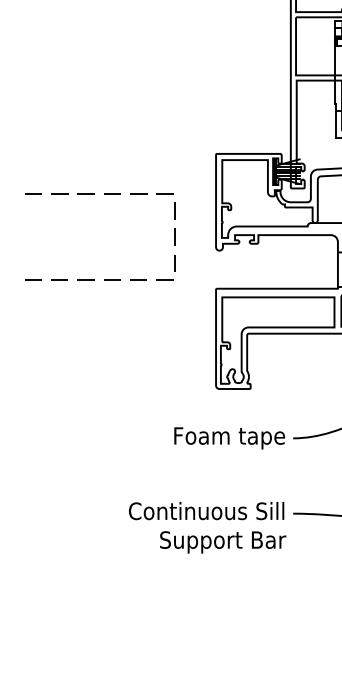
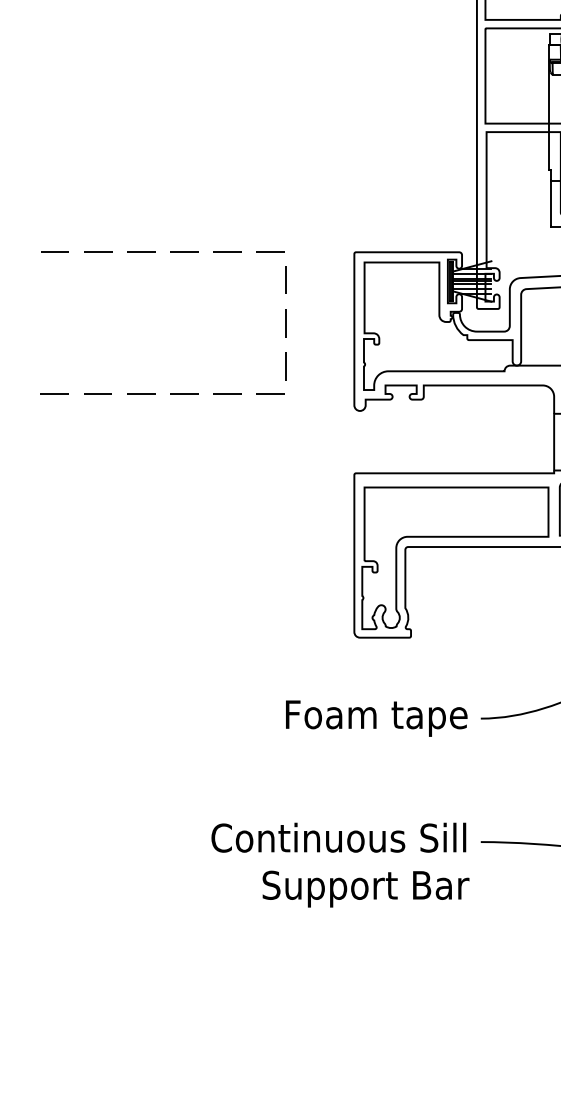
line: (104, 194) -> (171, 253), moved

